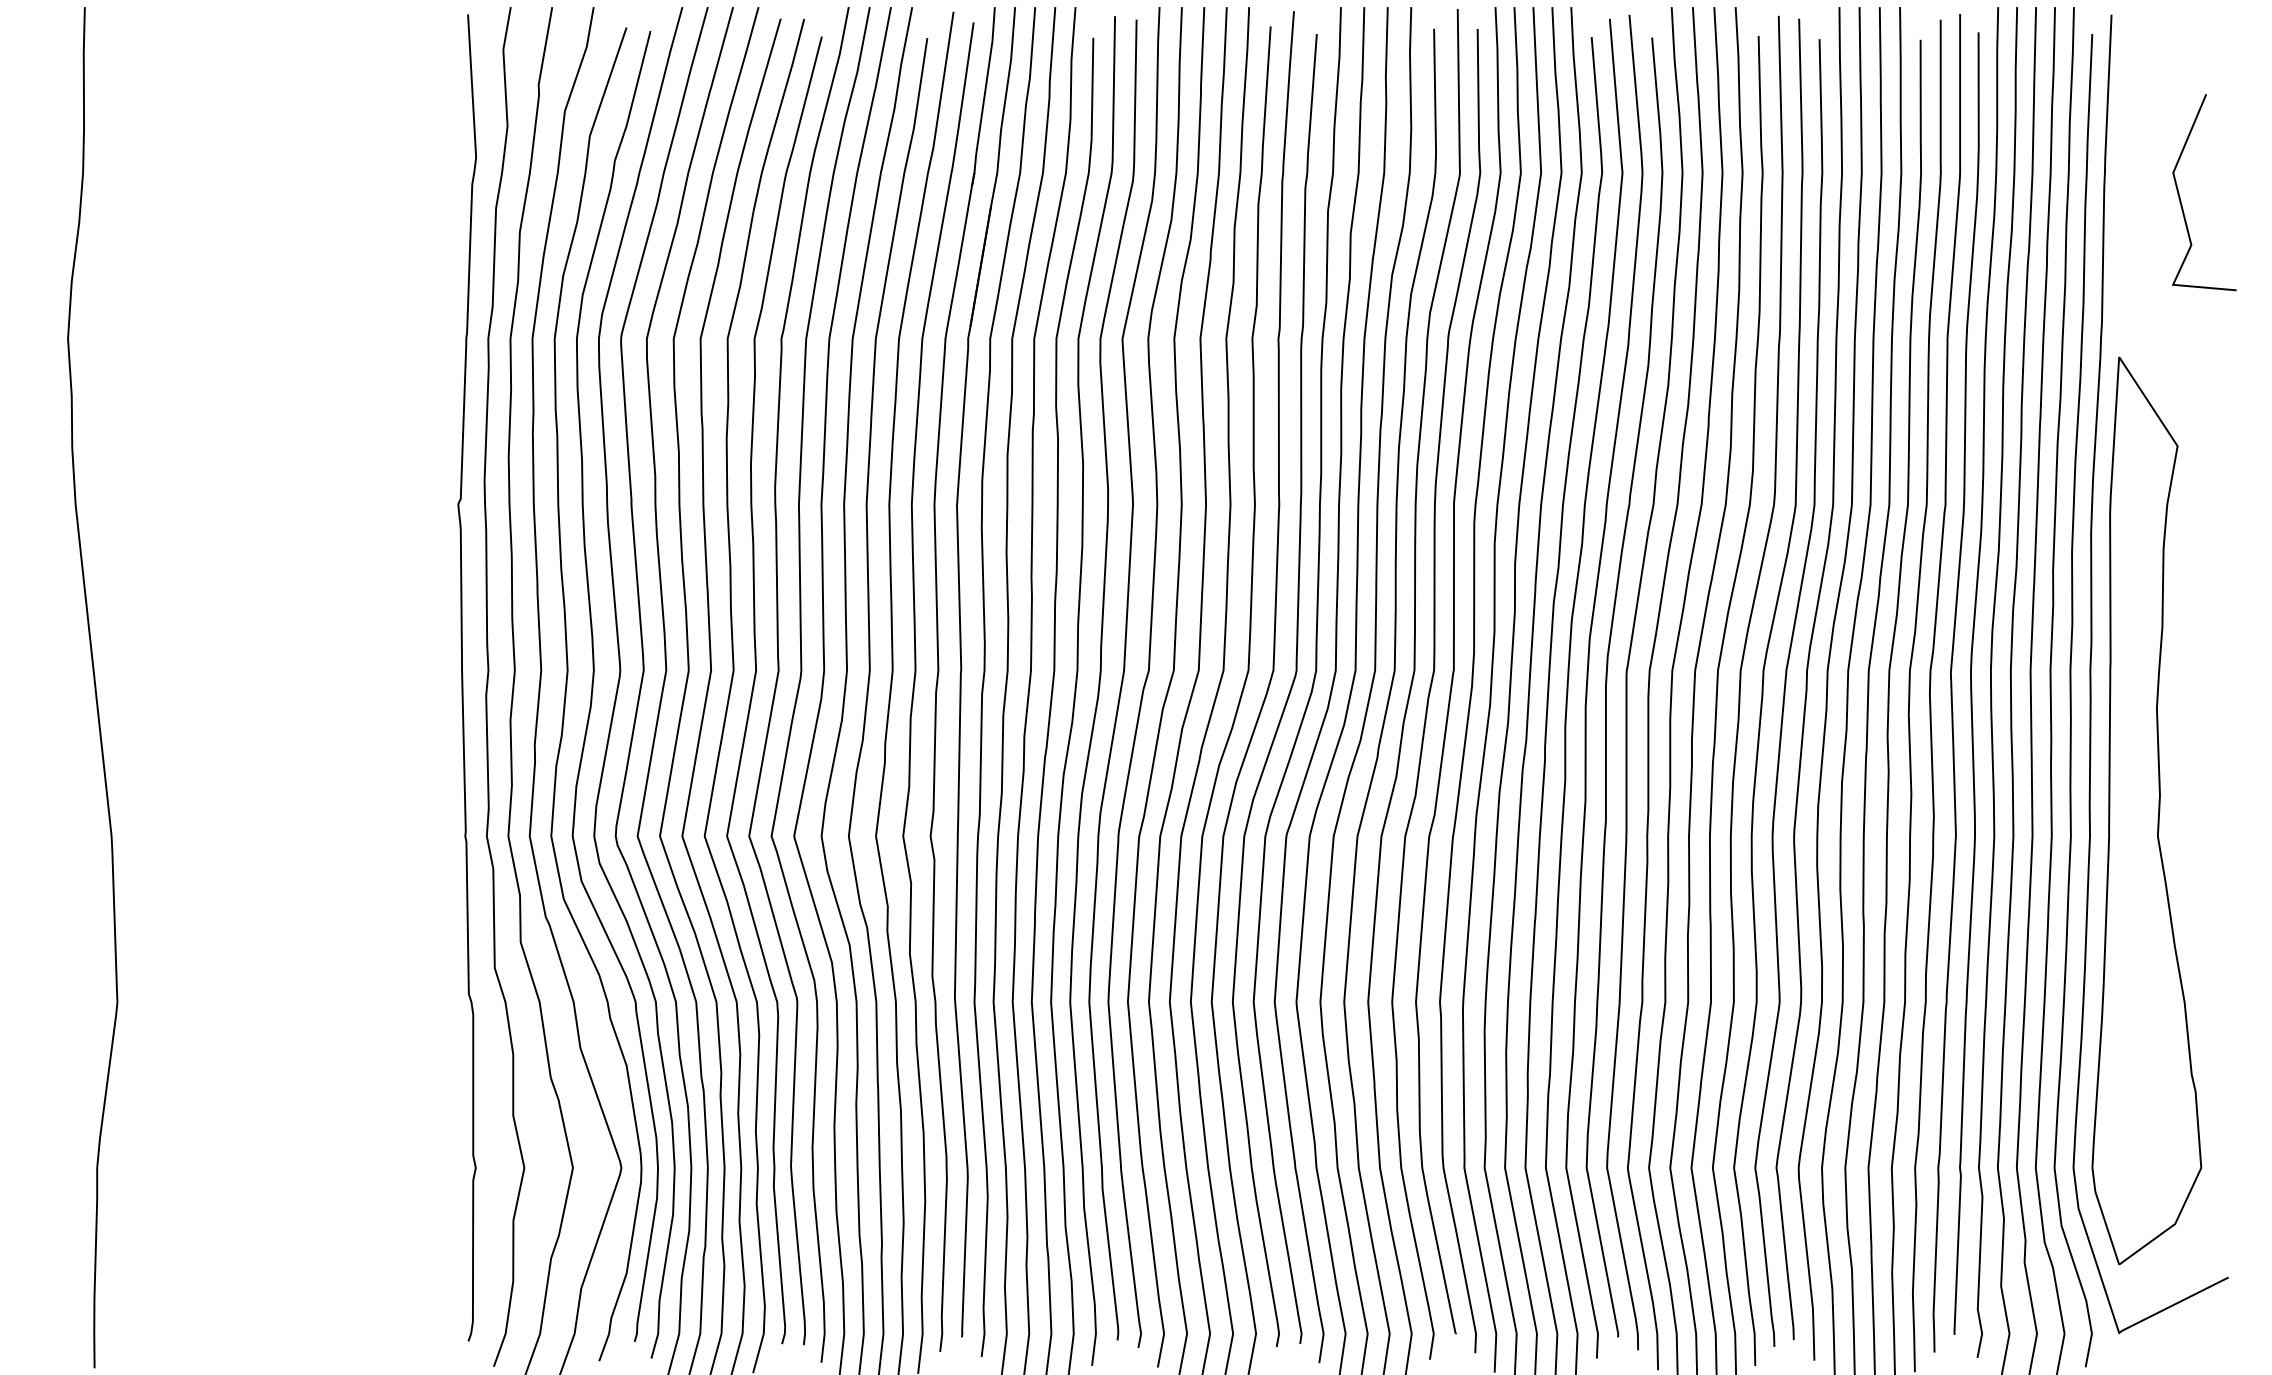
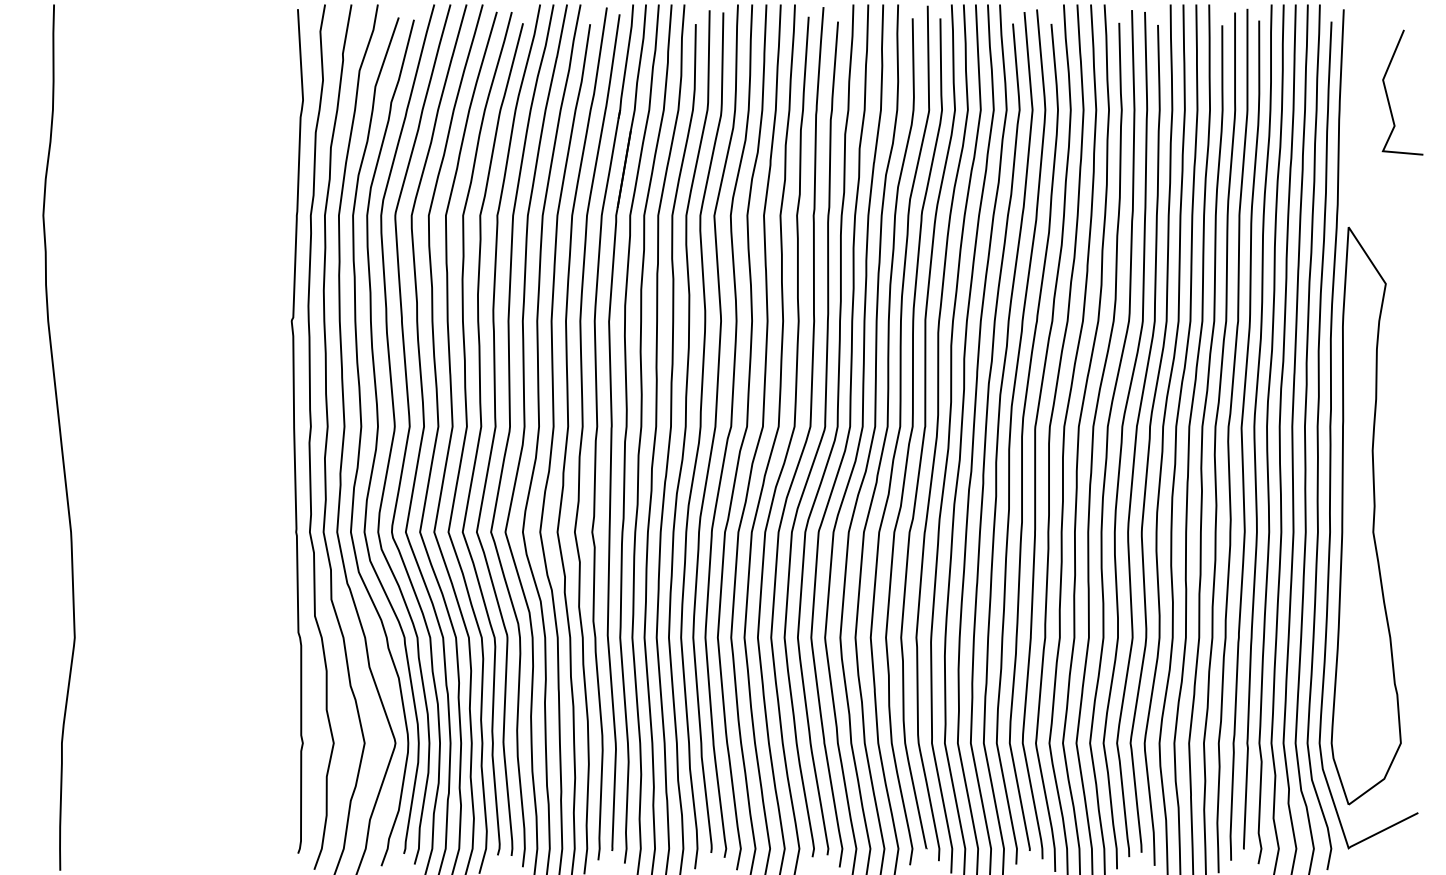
line: (2181, 198) -> (1388, 96), moved

